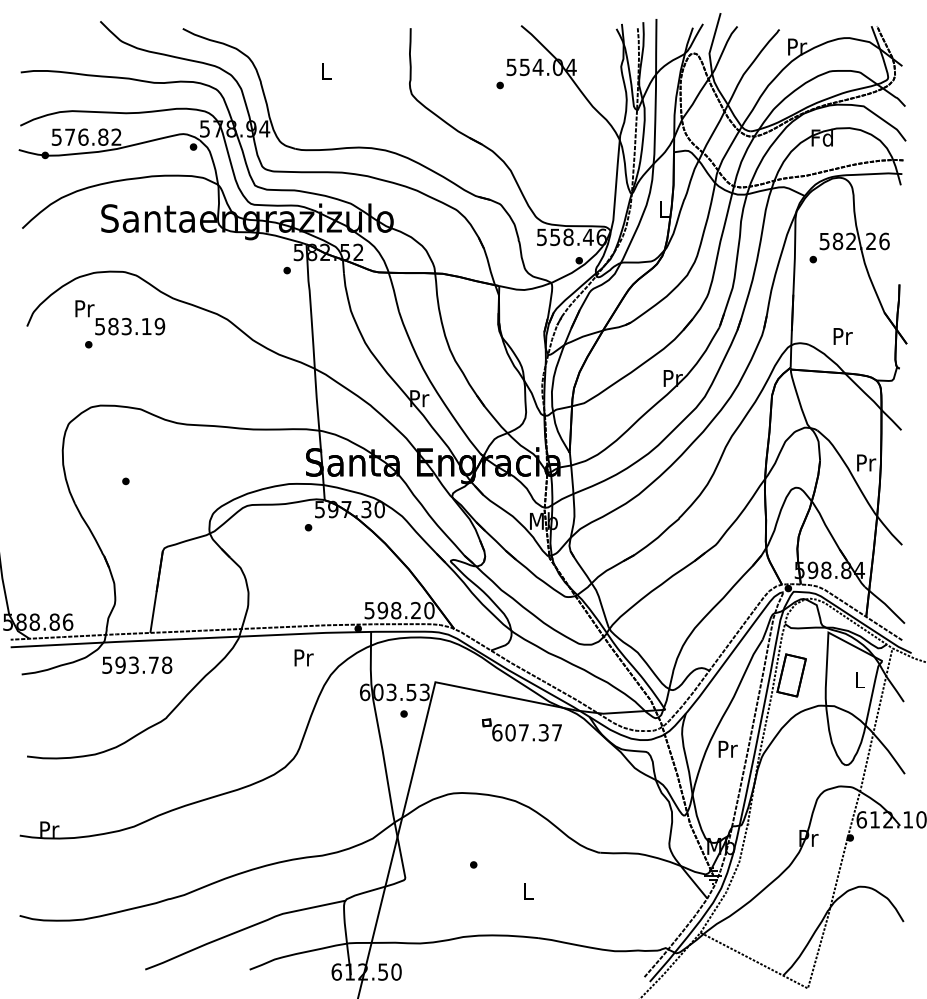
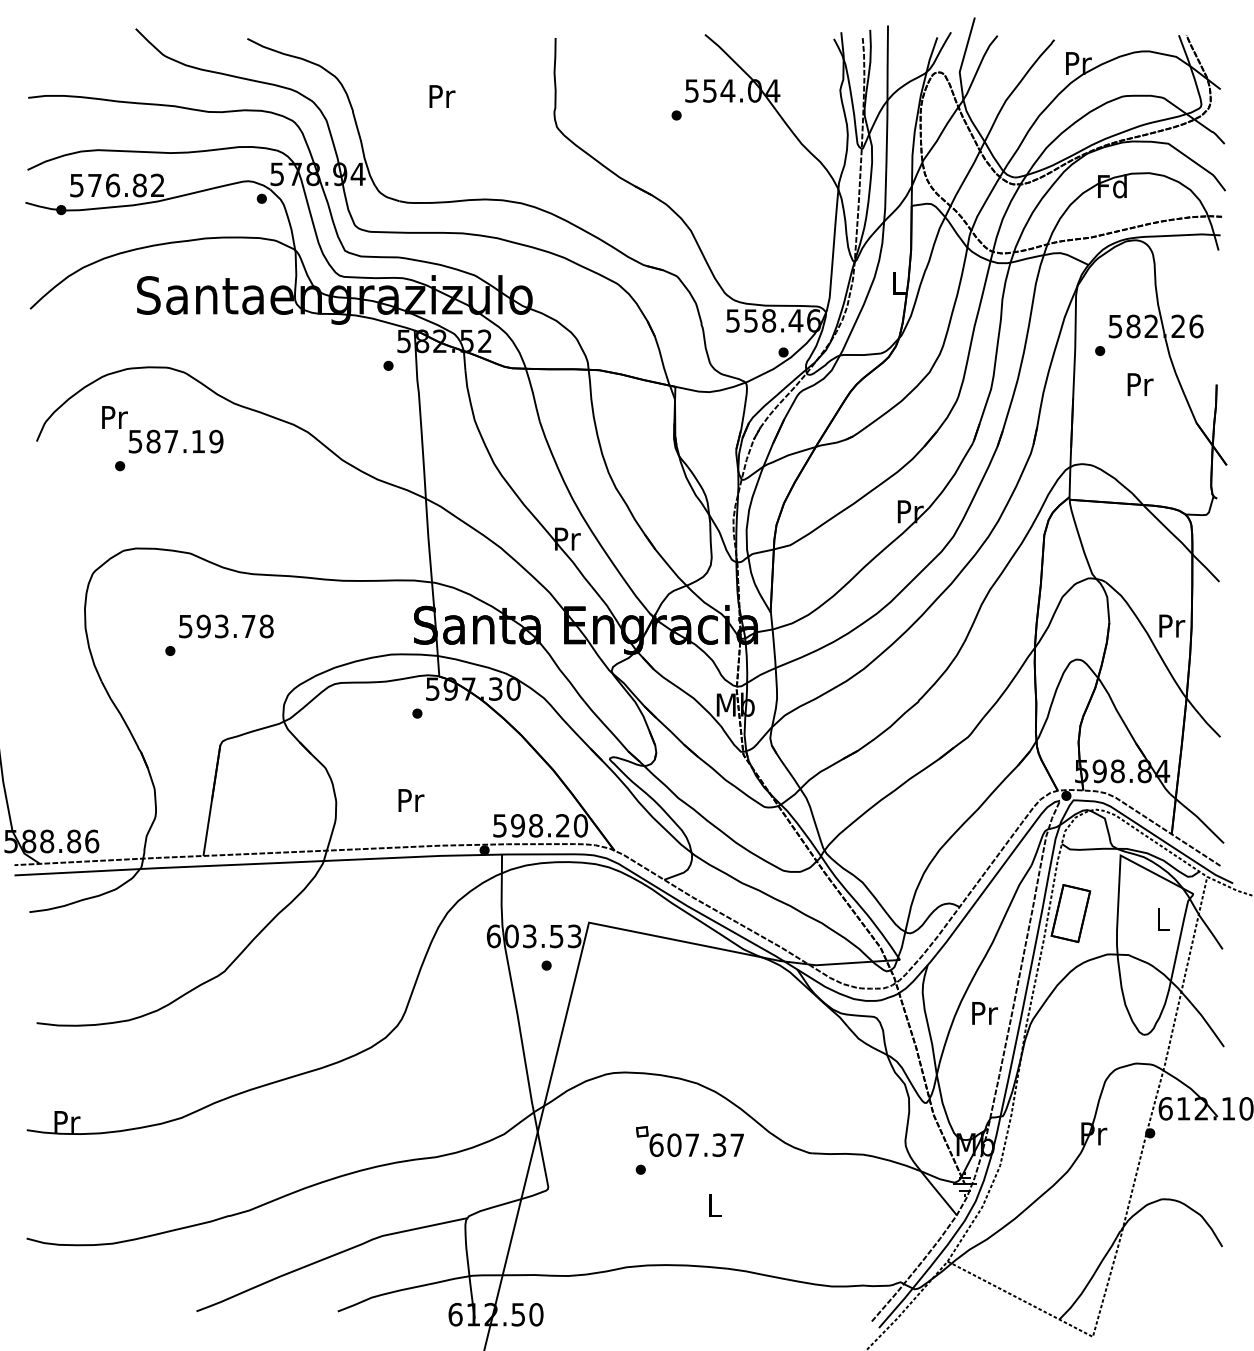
text: (326, 71) -> (441, 96), L -> Pr
text: (126, 326) -> (171, 441), 583.19 -> 587.19
text: (842, 336) -> (1139, 384), moved
text: (303, 657) -> (410, 799), moved
text: (137, 664) -> (226, 625), moved
part: (521, 729) -> (689, 1140), moved

